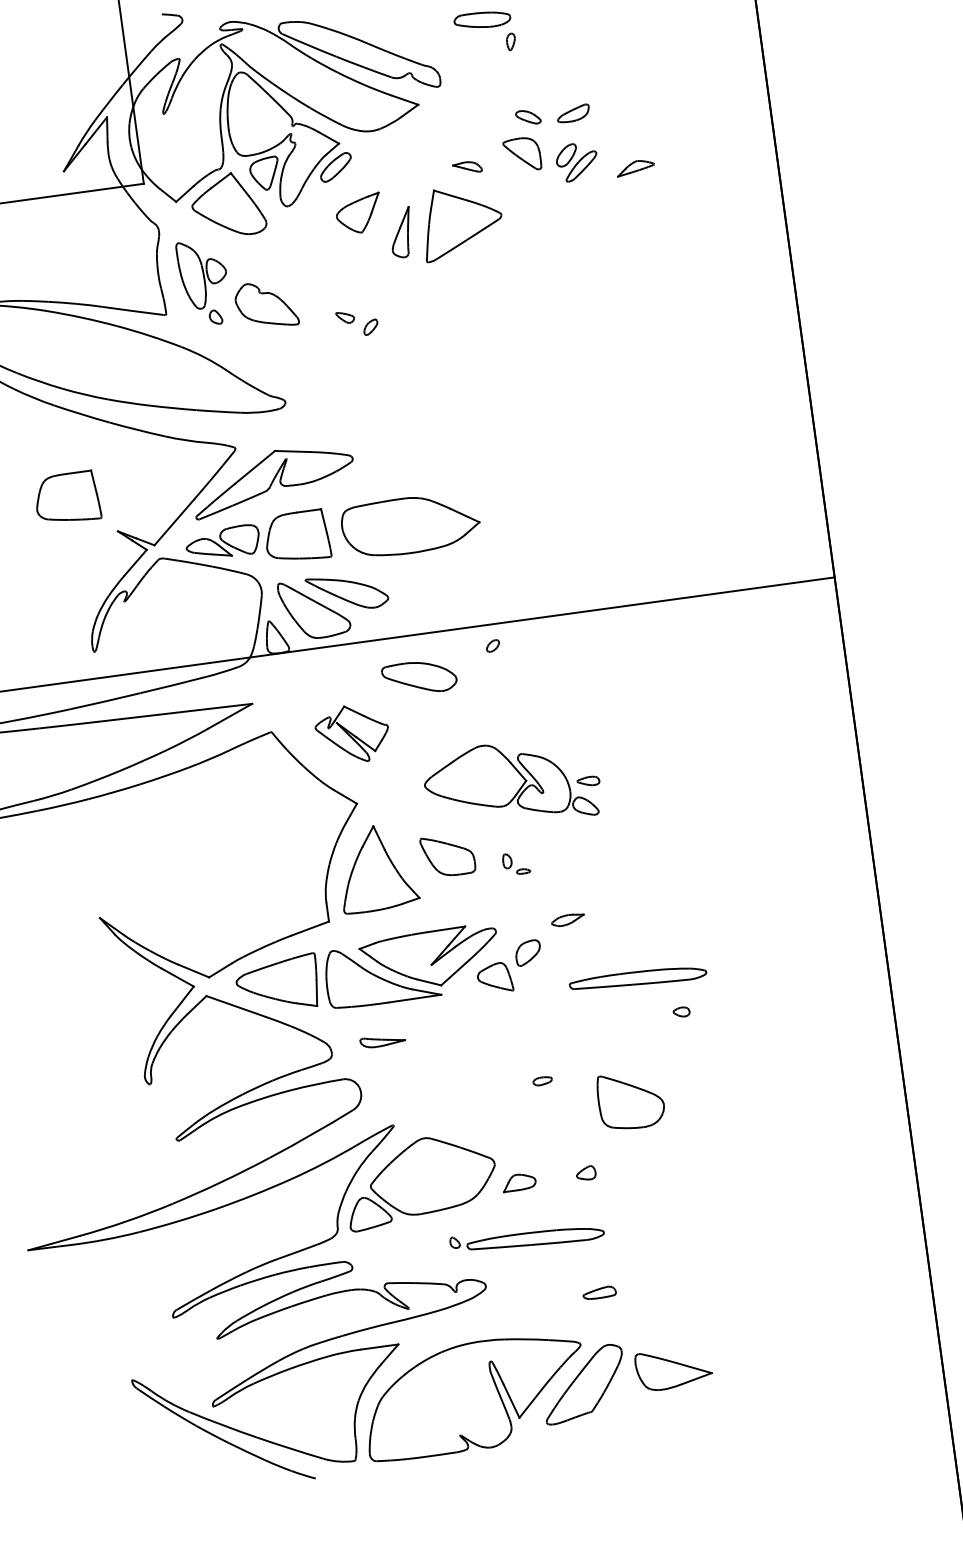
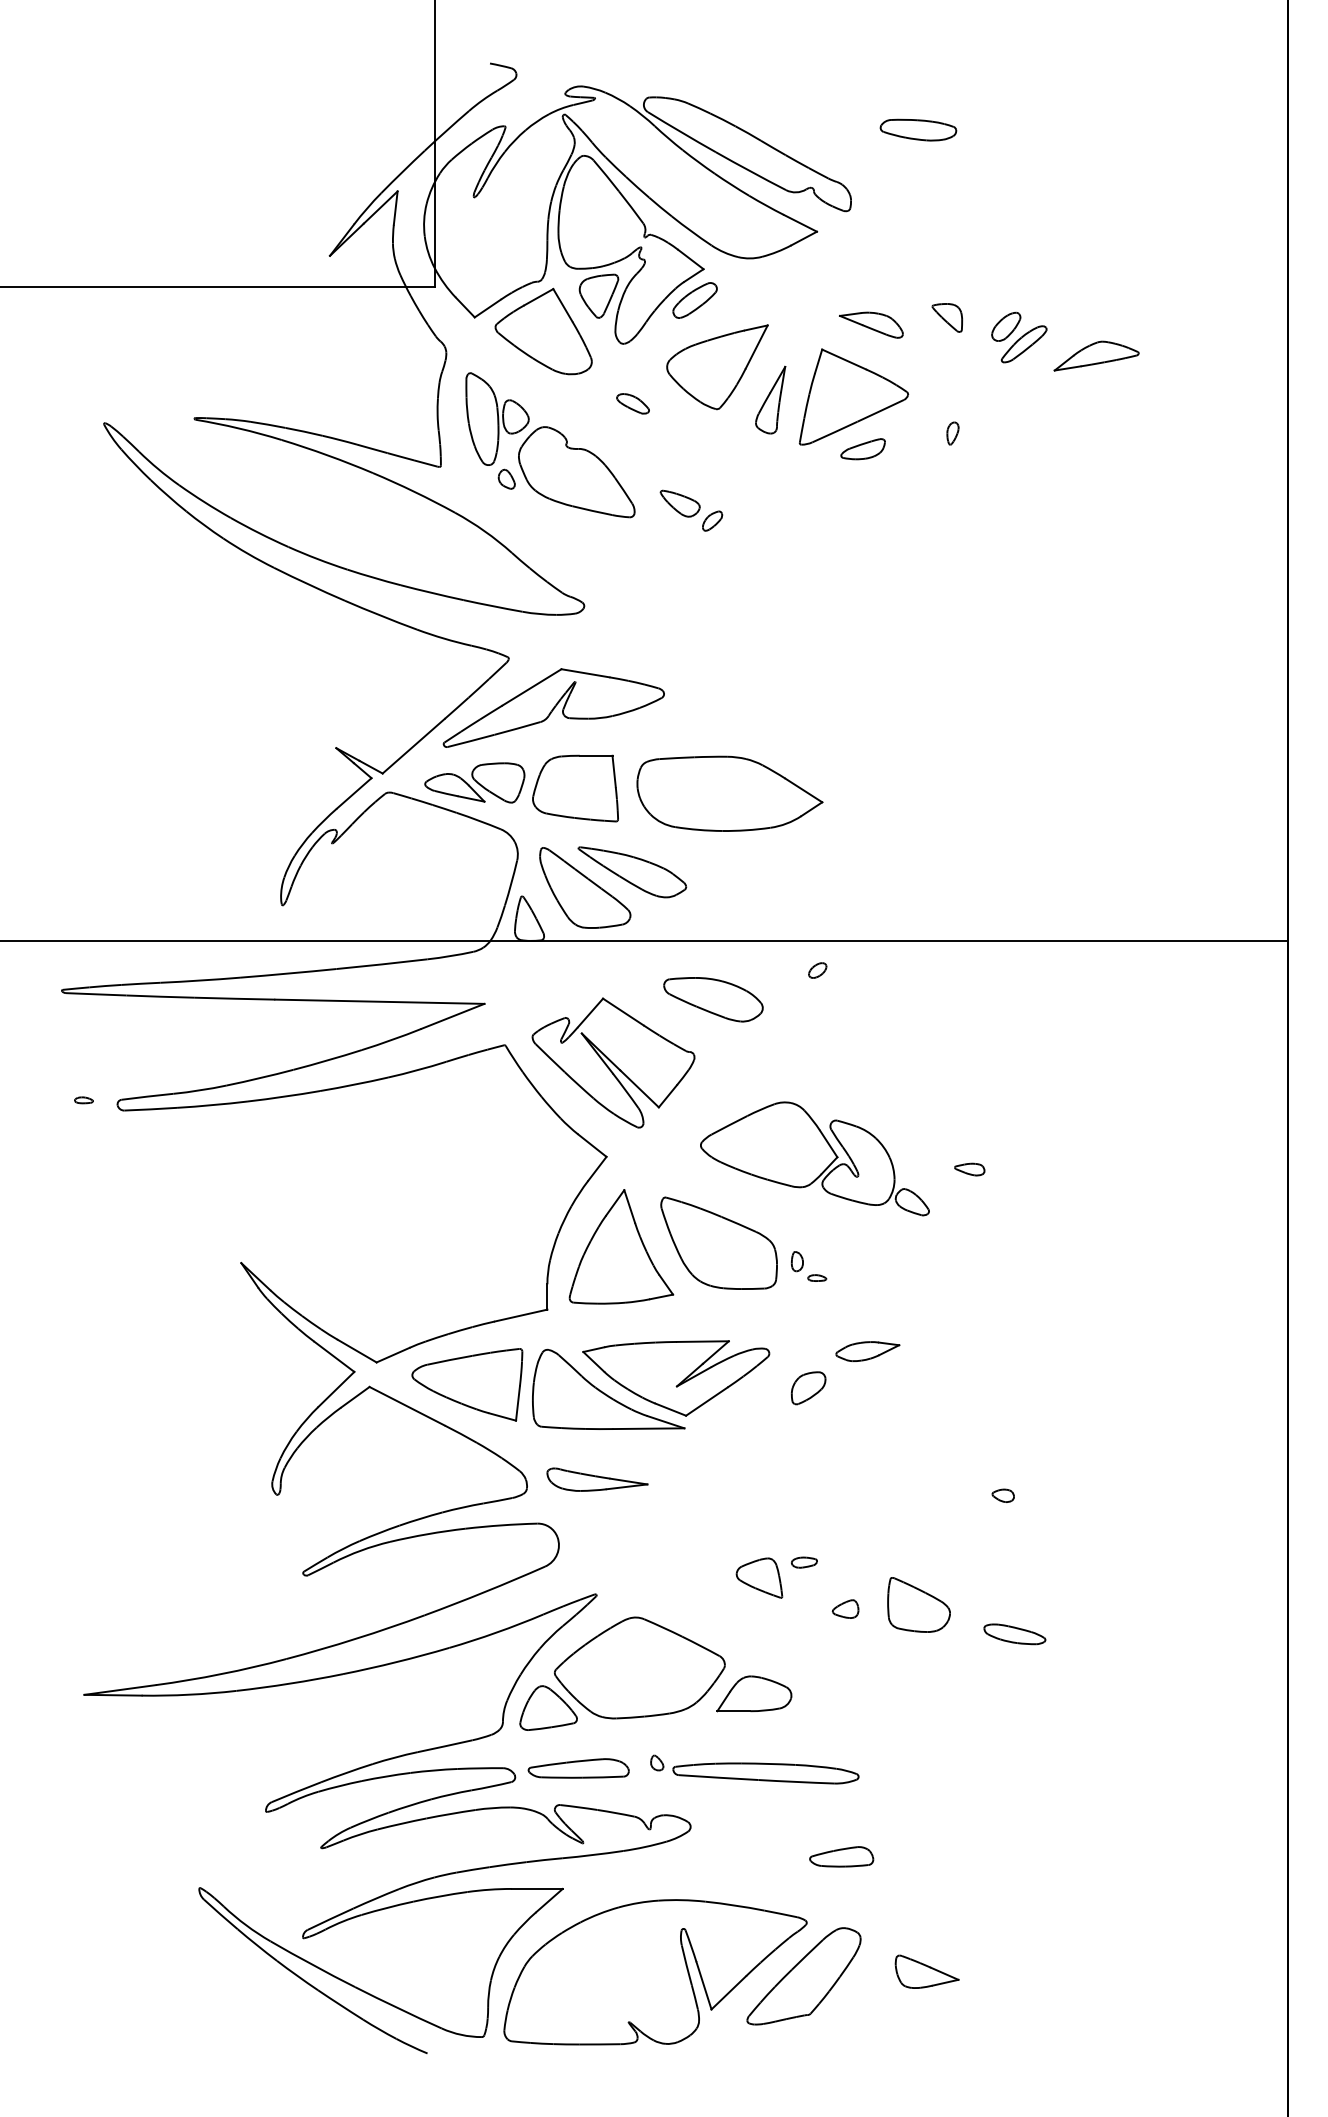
part: (510, 41) -> (952, 433), moved
part: (572, 114) -> (862, 449), moved
part: (527, 117) -> (632, 403), moved
part: (522, 154) -> (947, 317), size x0.62
part: (467, 167) -> (871, 324), size x1.67
part: (635, 167) -> (1096, 355), size x1.67
part: (359, 214) -> (717, 367), size x1.67
part: (266, 305) -> (576, 472), size x1.43
part: (344, 317) -> (679, 503), size x1.67
part: (67, 498) -> (274, 694), removed
part: (352, 733) -> (613, 1062), size x1.67
part: (588, 781) -> (969, 1169), moved
part: (447, 855) -> (718, 1242), size x1.67
part: (567, 920) -> (867, 1351), size x1.43
part: (495, 977) -> (759, 1577), moved
part: (637, 979) -> (950, 1443), removed
part: (382, 1040) -> (597, 1479), size x1.67
part: (630, 1100) -> (918, 1604), size x0.71
part: (703, 1112) -> (1014, 1634), added
part: (585, 1172) -> (845, 1608), moved
part: (519, 1182) -> (754, 1693), size x1.67
part: (397, 1254) -> (578, 1768), added
part: (599, 1292) -> (841, 1856), size x1.43
part: (673, 1368) -> (926, 1971), size x0.62

